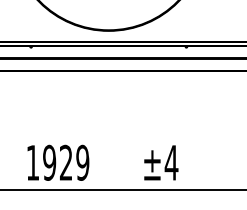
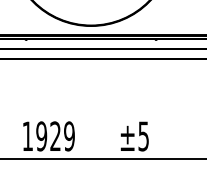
text: (171, 162) -> (143, 136), ±4 -> ±5

